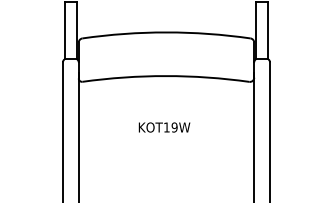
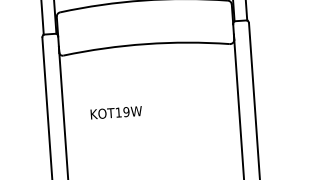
text: (164, 127) -> (116, 112), moved

